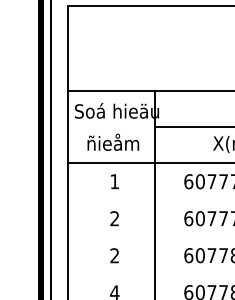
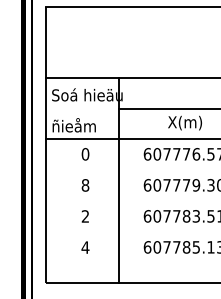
text: (112, 142) -> (73, 125), moved
text: (114, 181) -> (85, 154), 1 -> 0
text: (114, 218) -> (85, 185), 2 -> 8

